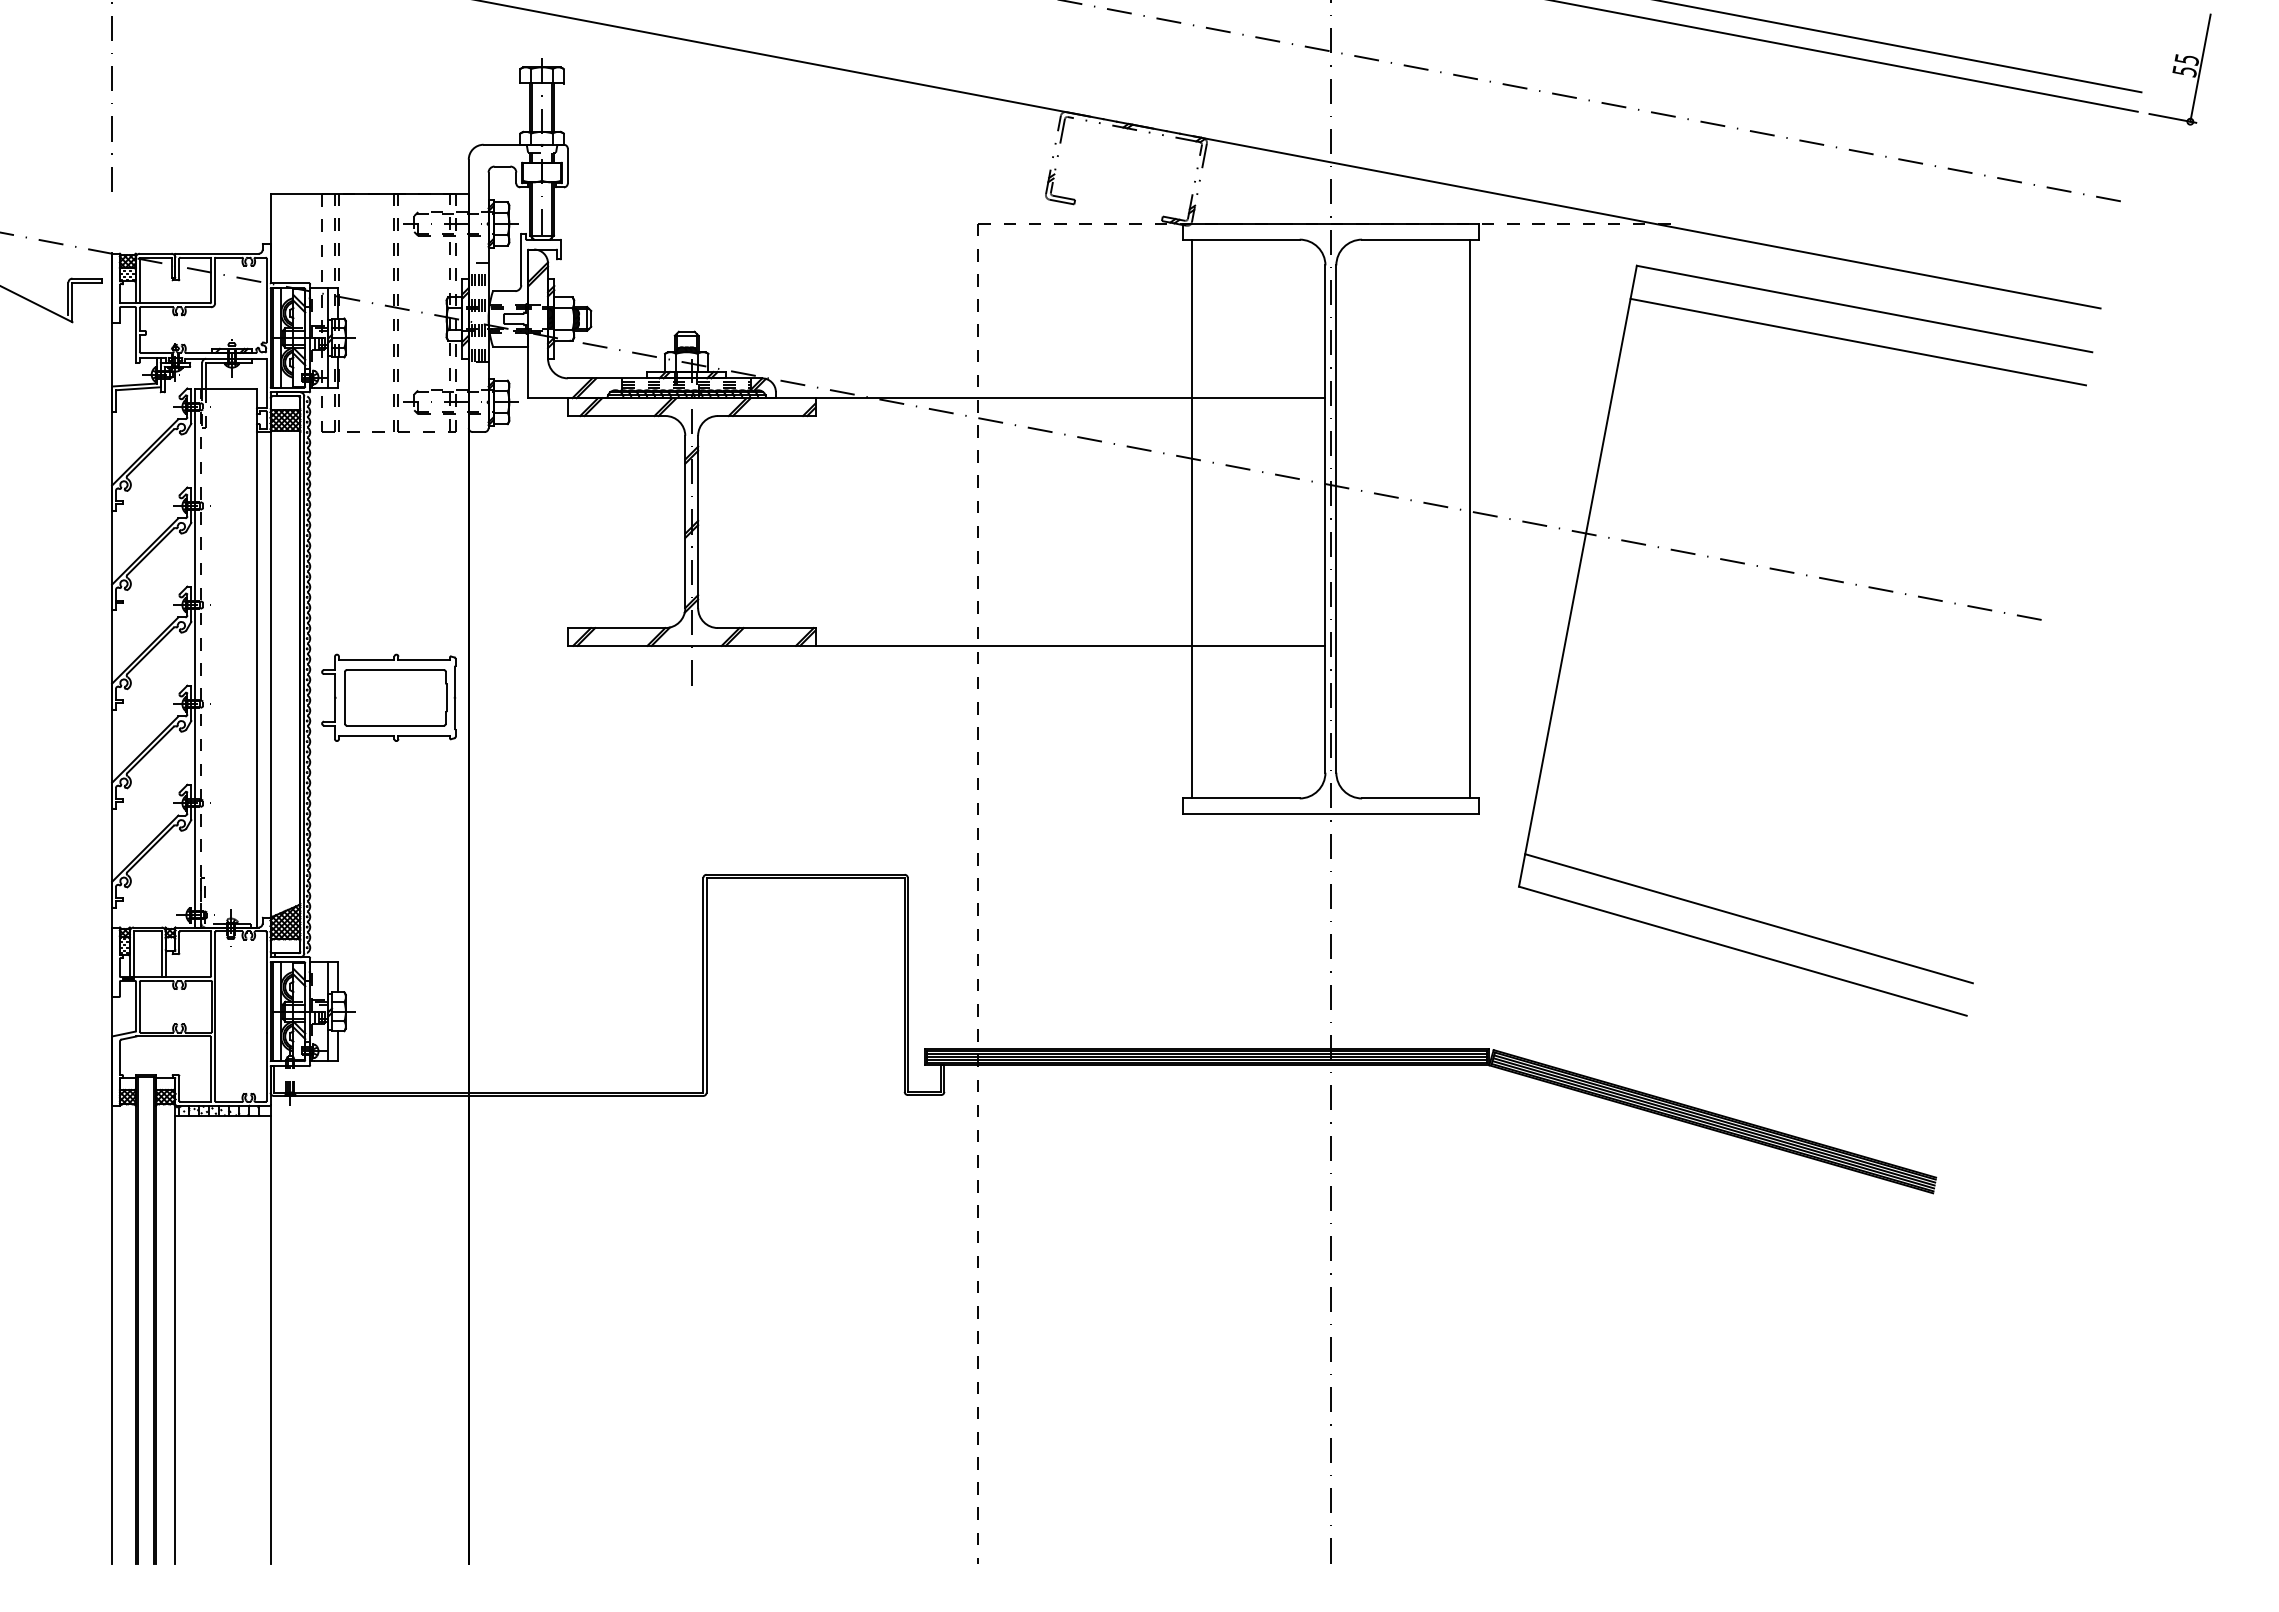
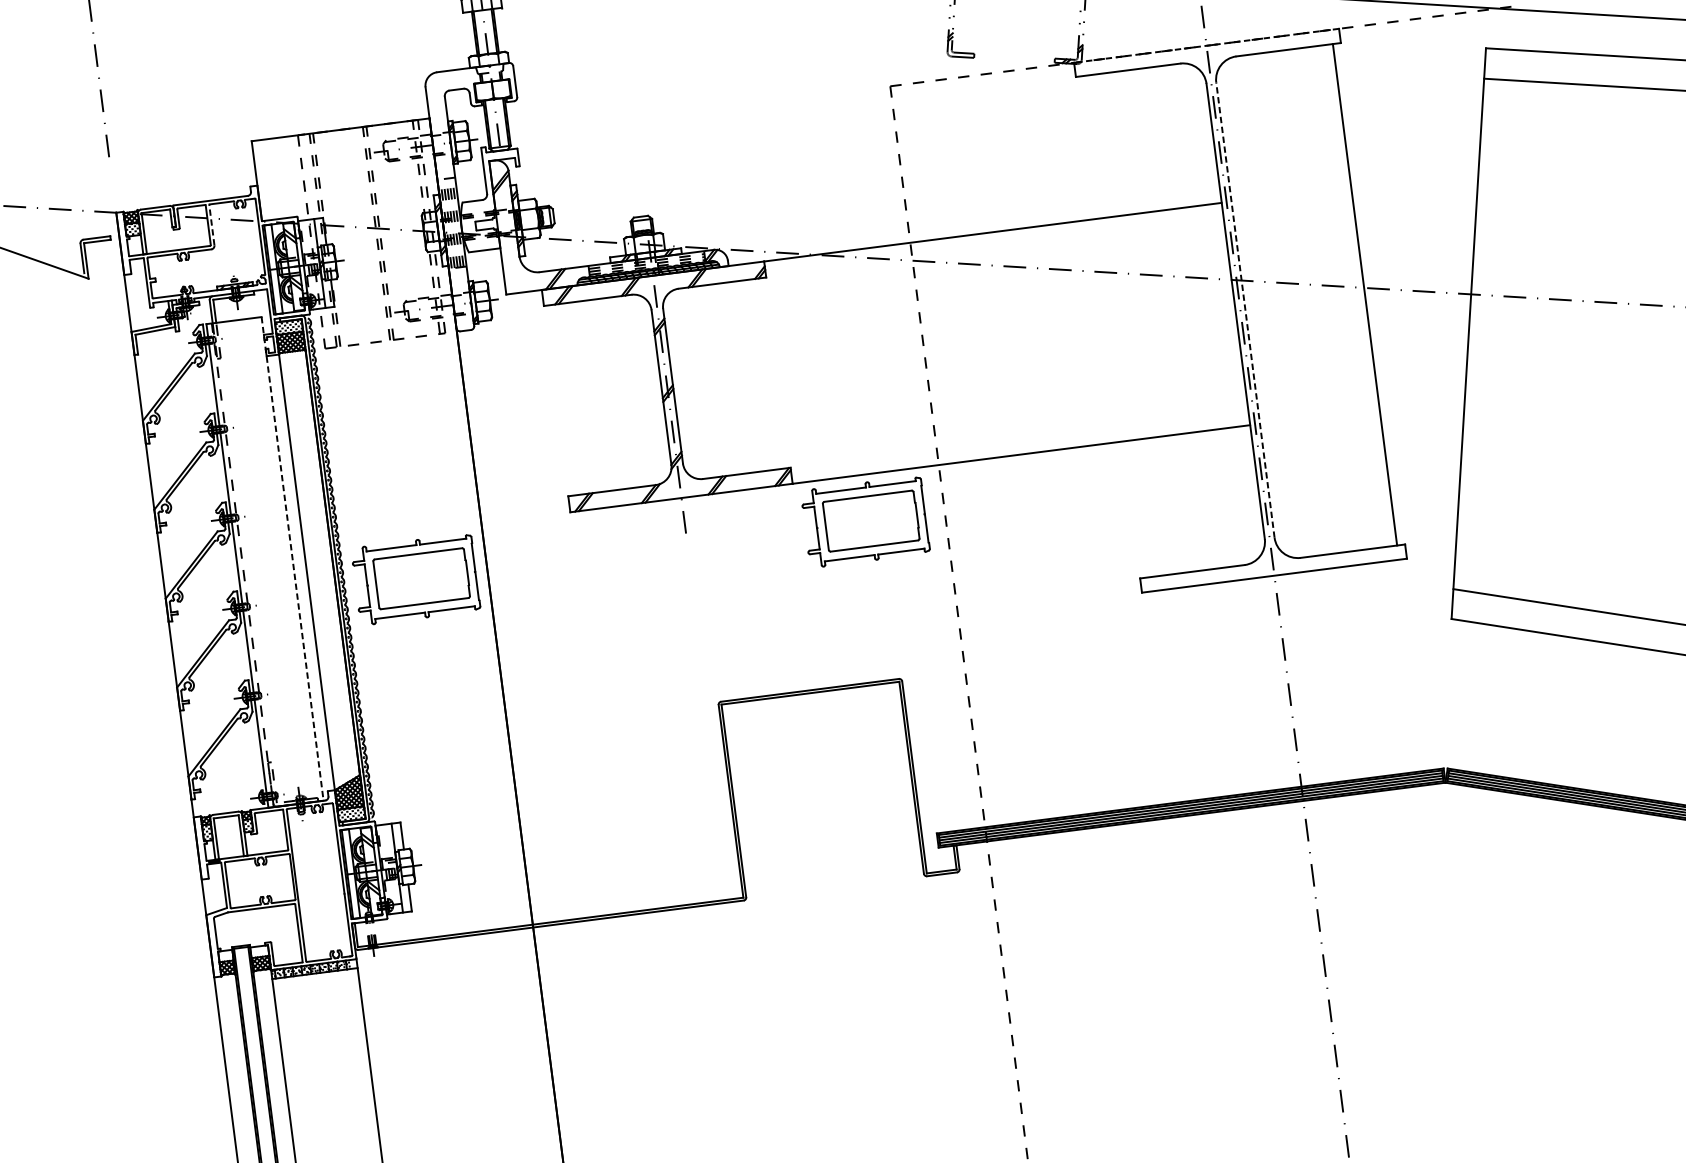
line: (1330, 223) -> (1206, 45), solid -> dashed
line: (215, 280) -> (212, 224), solid -> dashed
line: (1192, 518) -> (1116, 326), removed
line: (1336, 519) -> (1245, 310), solid -> dashed
line: (256, 658) -> (292, 559), solid -> dashed
part: (889, 697) -> (864, 521), added

